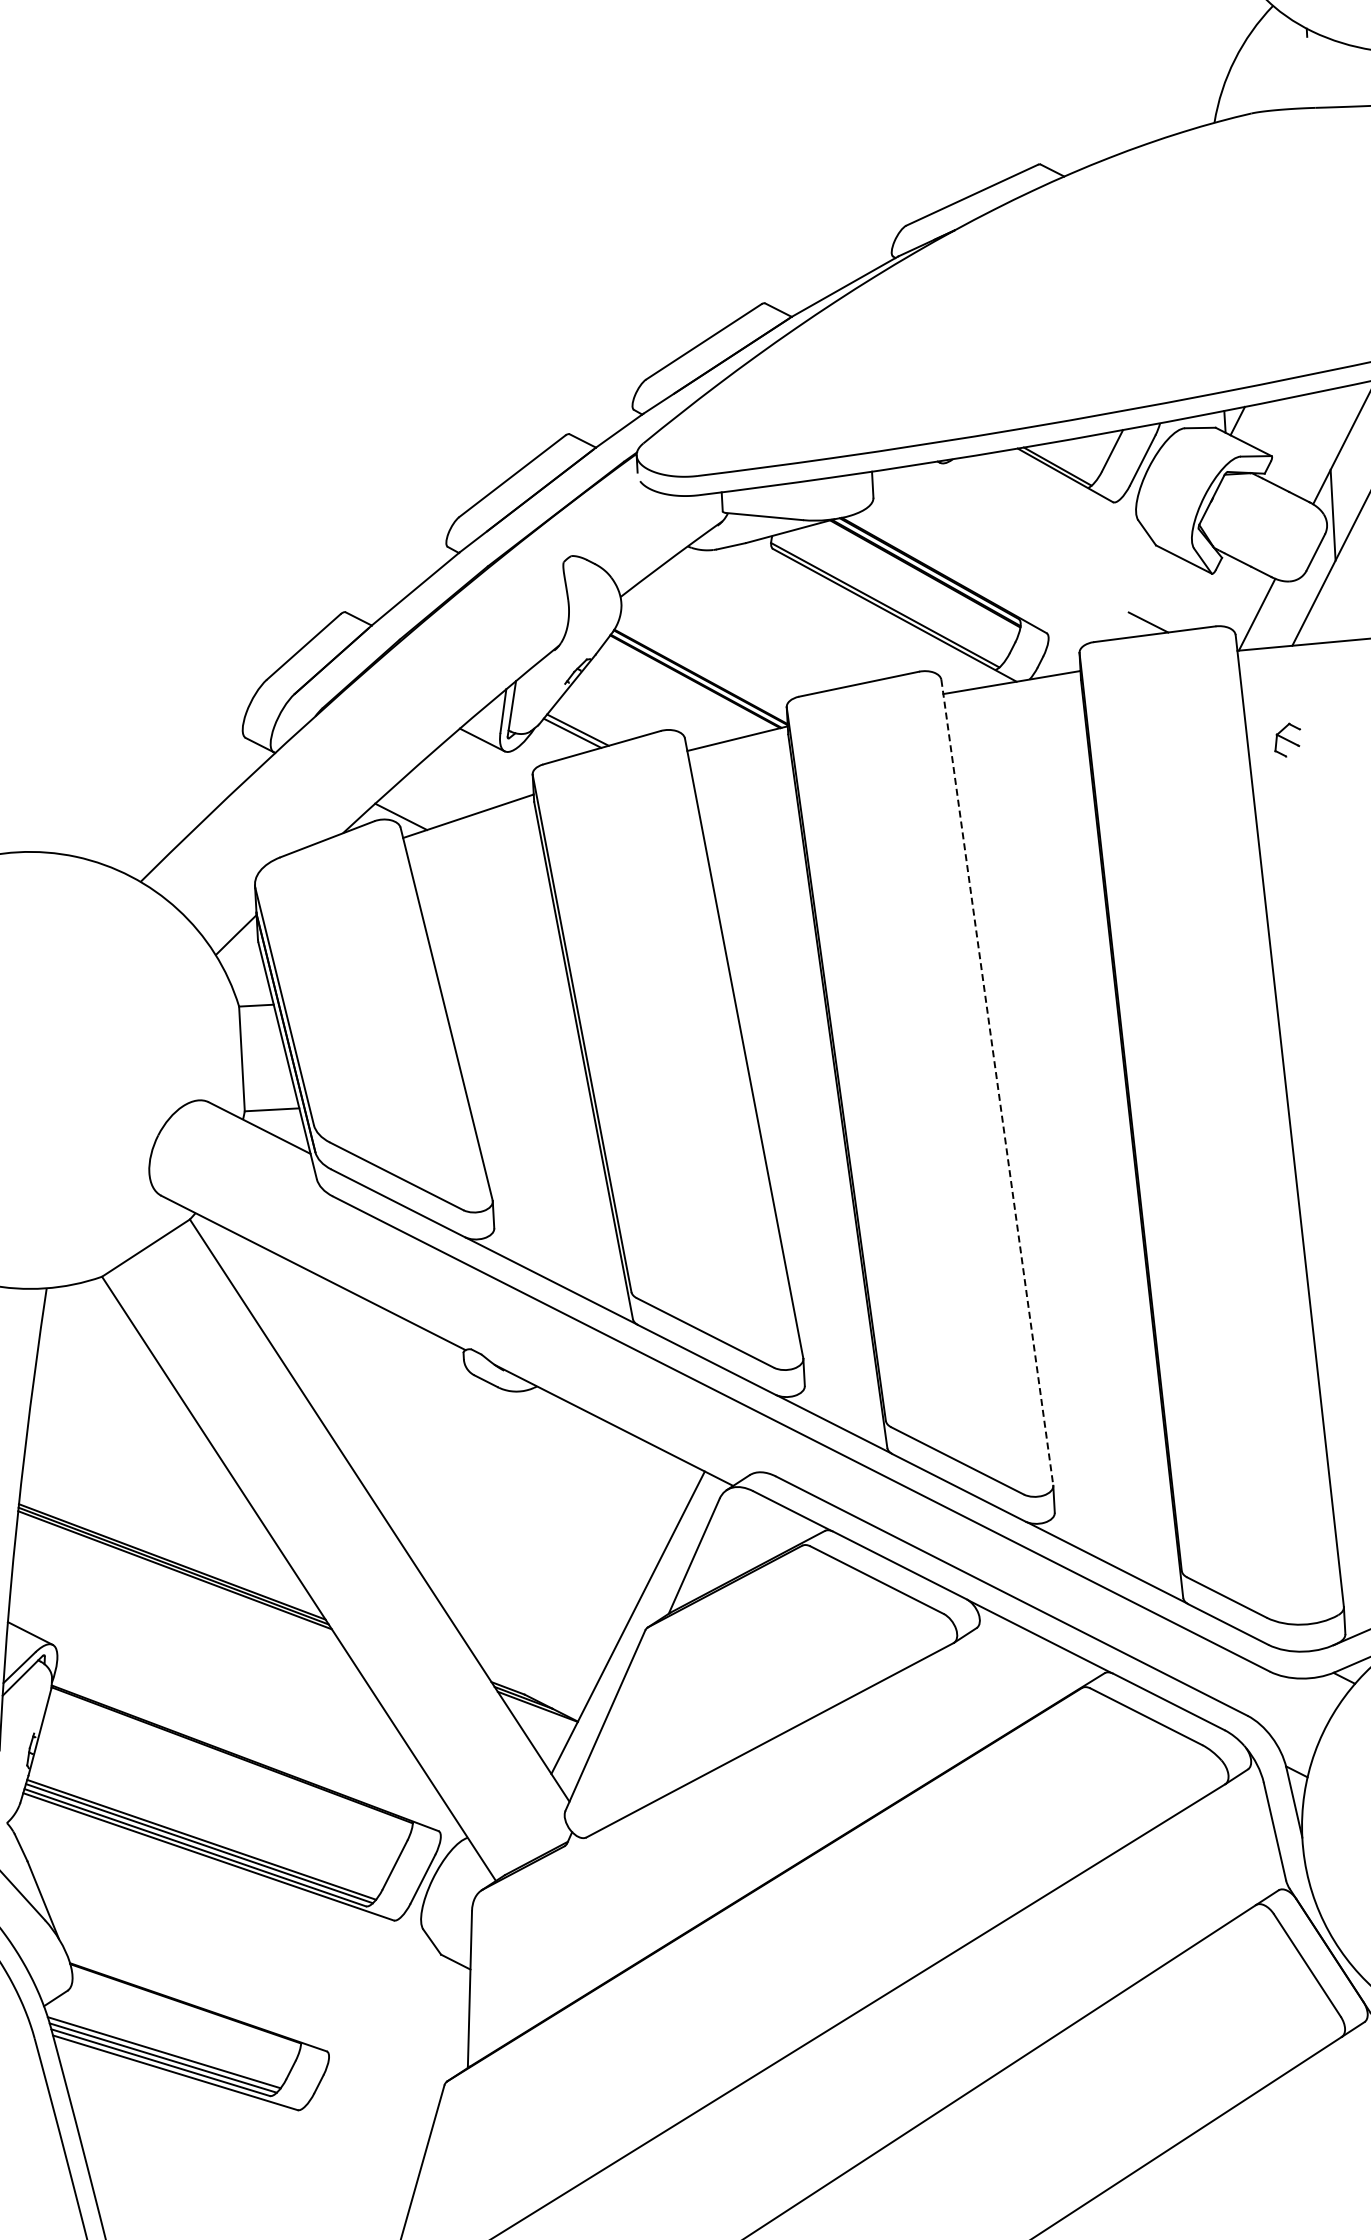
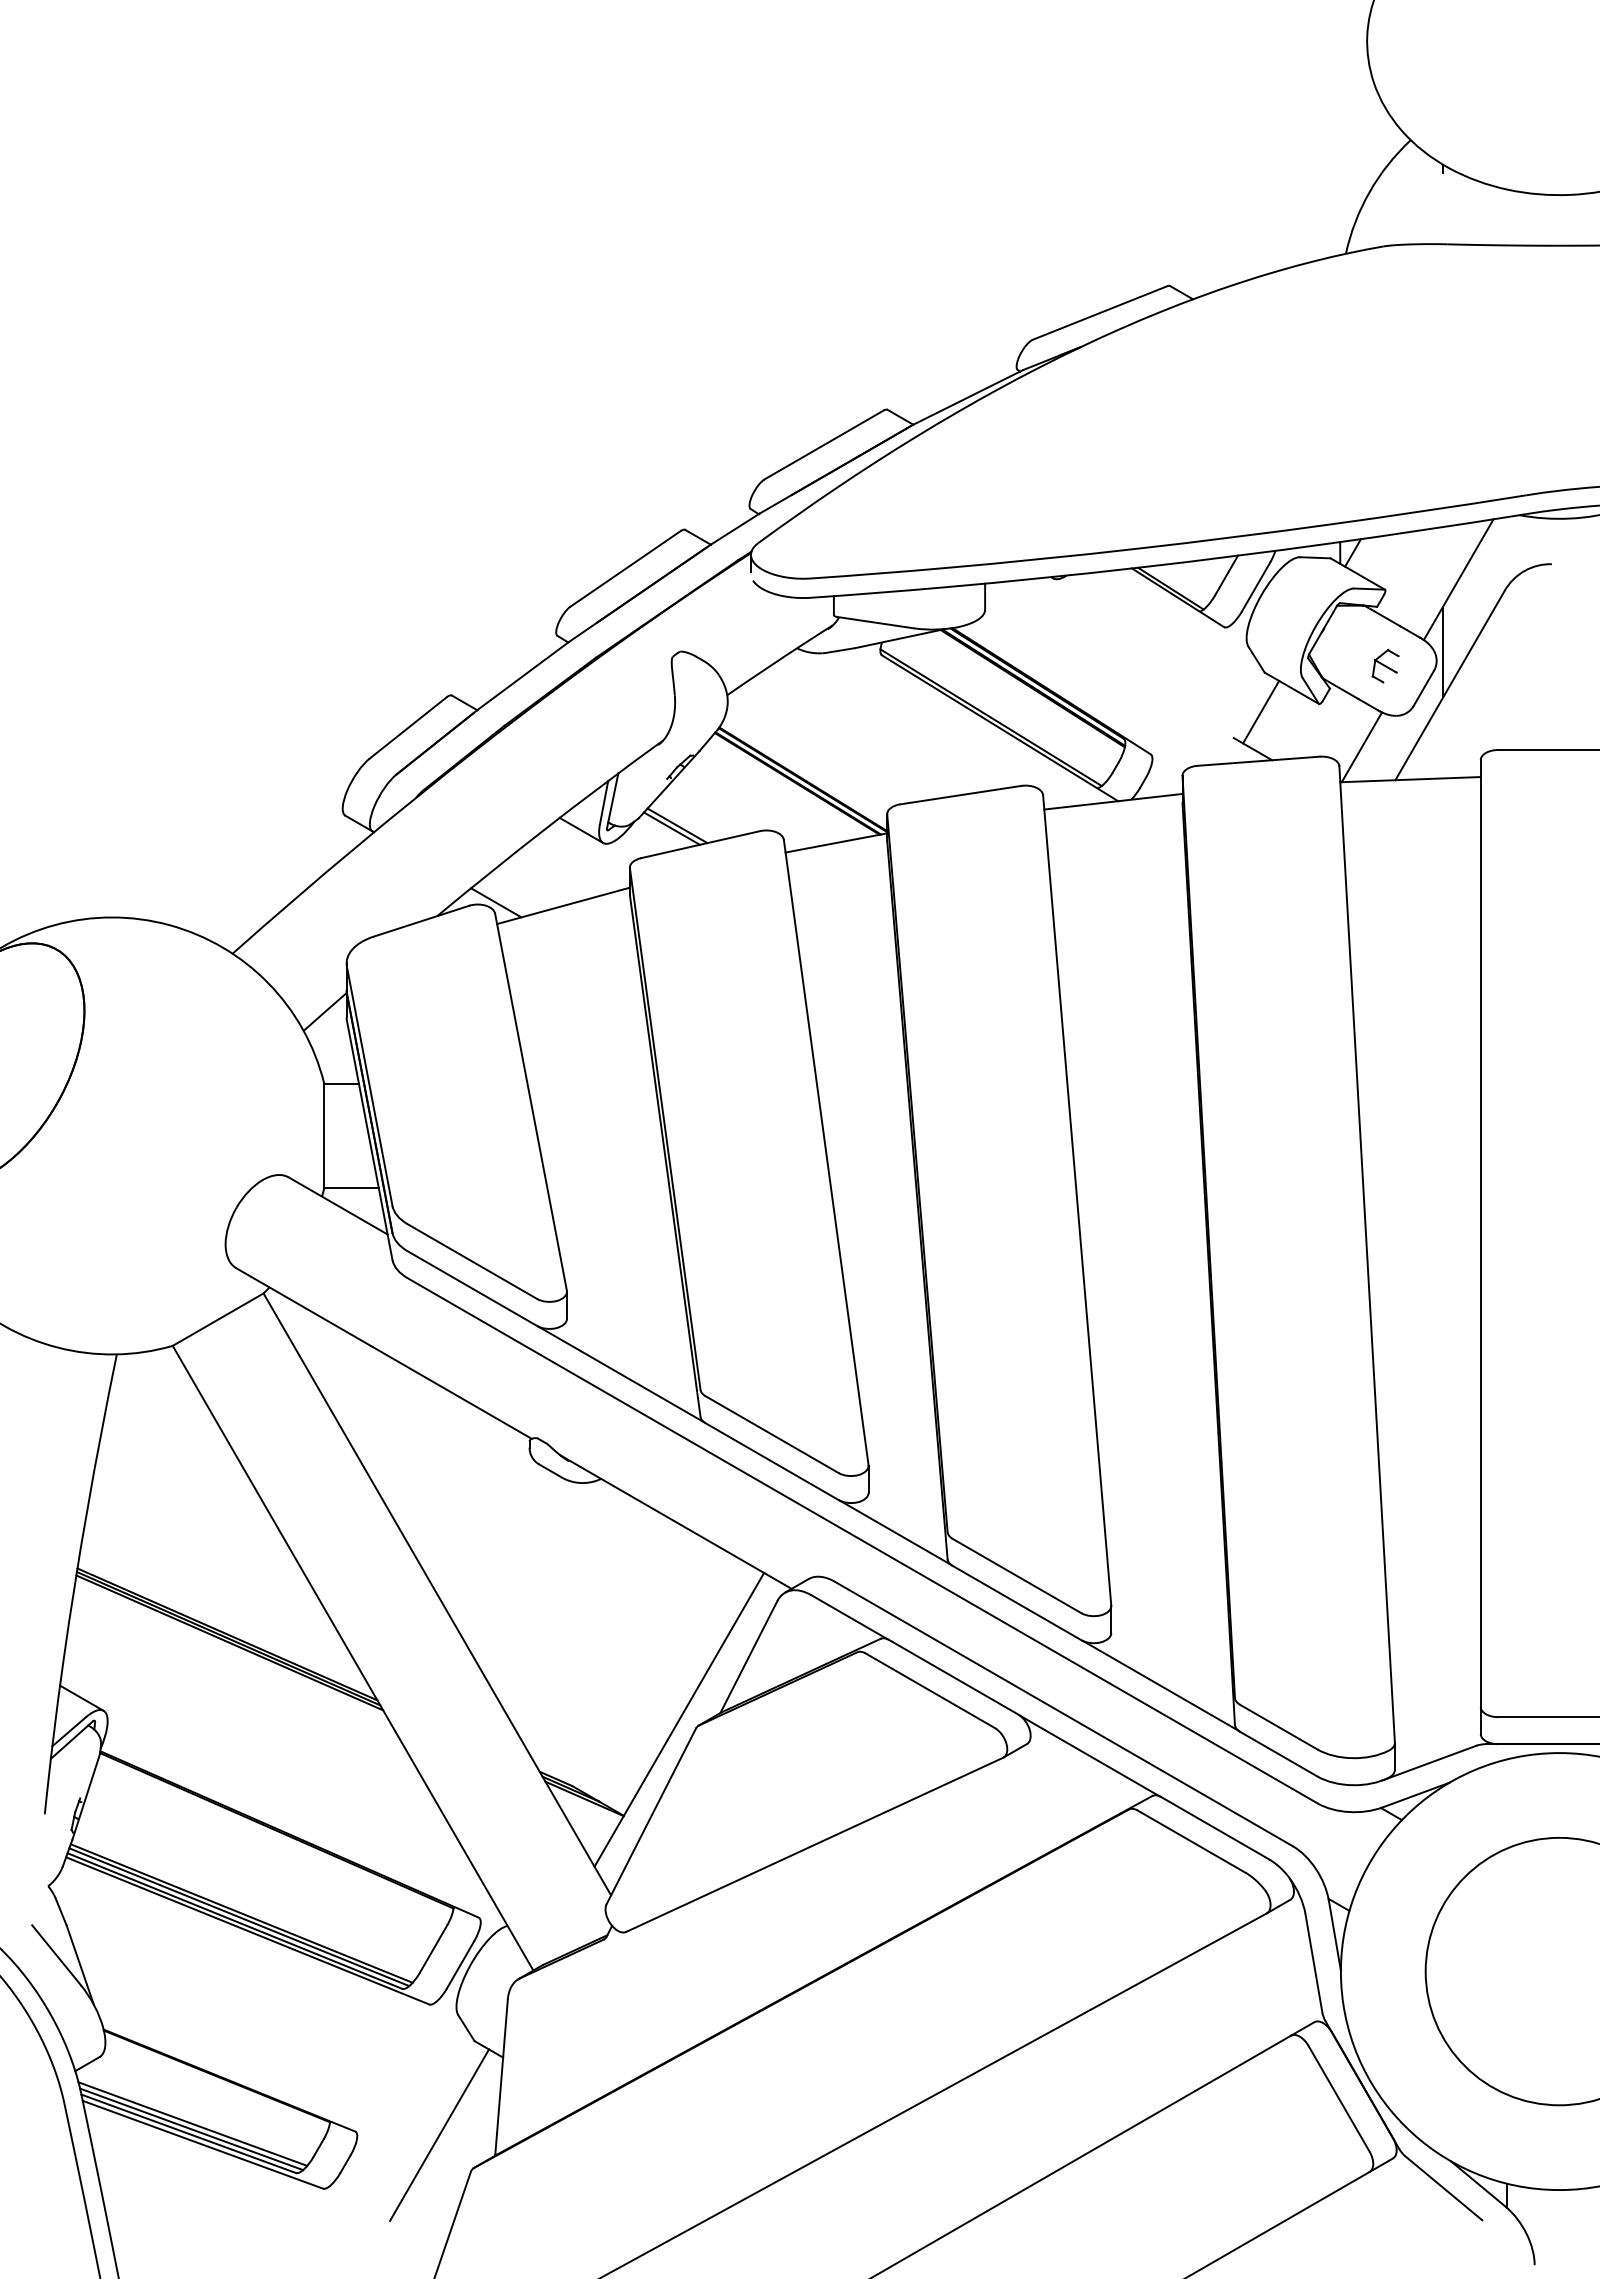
line: (1154, 584) -> (1261, 711), added
part: (1287, 739) -> (1385, 665), moved
line: (997, 1082) -> (1077, 1200), dashed -> solid
line: (411, 2049) -> (439, 2134), added

